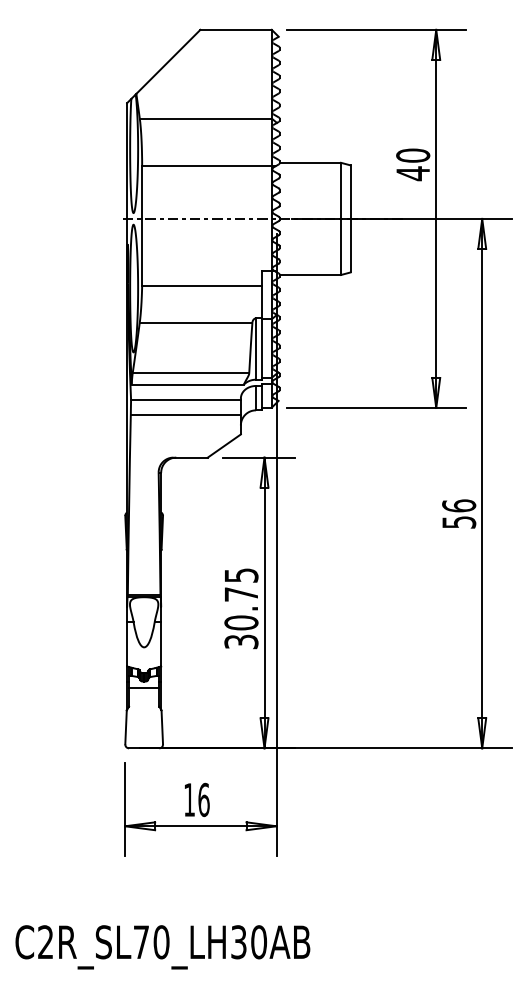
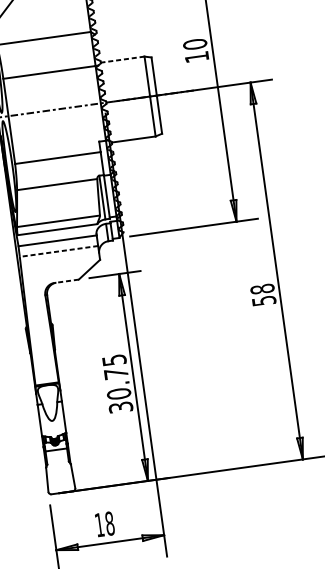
line: (310, 162) -> (122, 59), solid -> dashed
text: (412, 173) -> (196, 57), 40 -> 10
line: (185, 415) -> (58, 251), solid -> dashed
line: (190, 457) -> (66, 281), solid -> dashed
text: (459, 505) -> (262, 288), 56 -> 58
text: (203, 799) -> (109, 523), 16 -> 18

